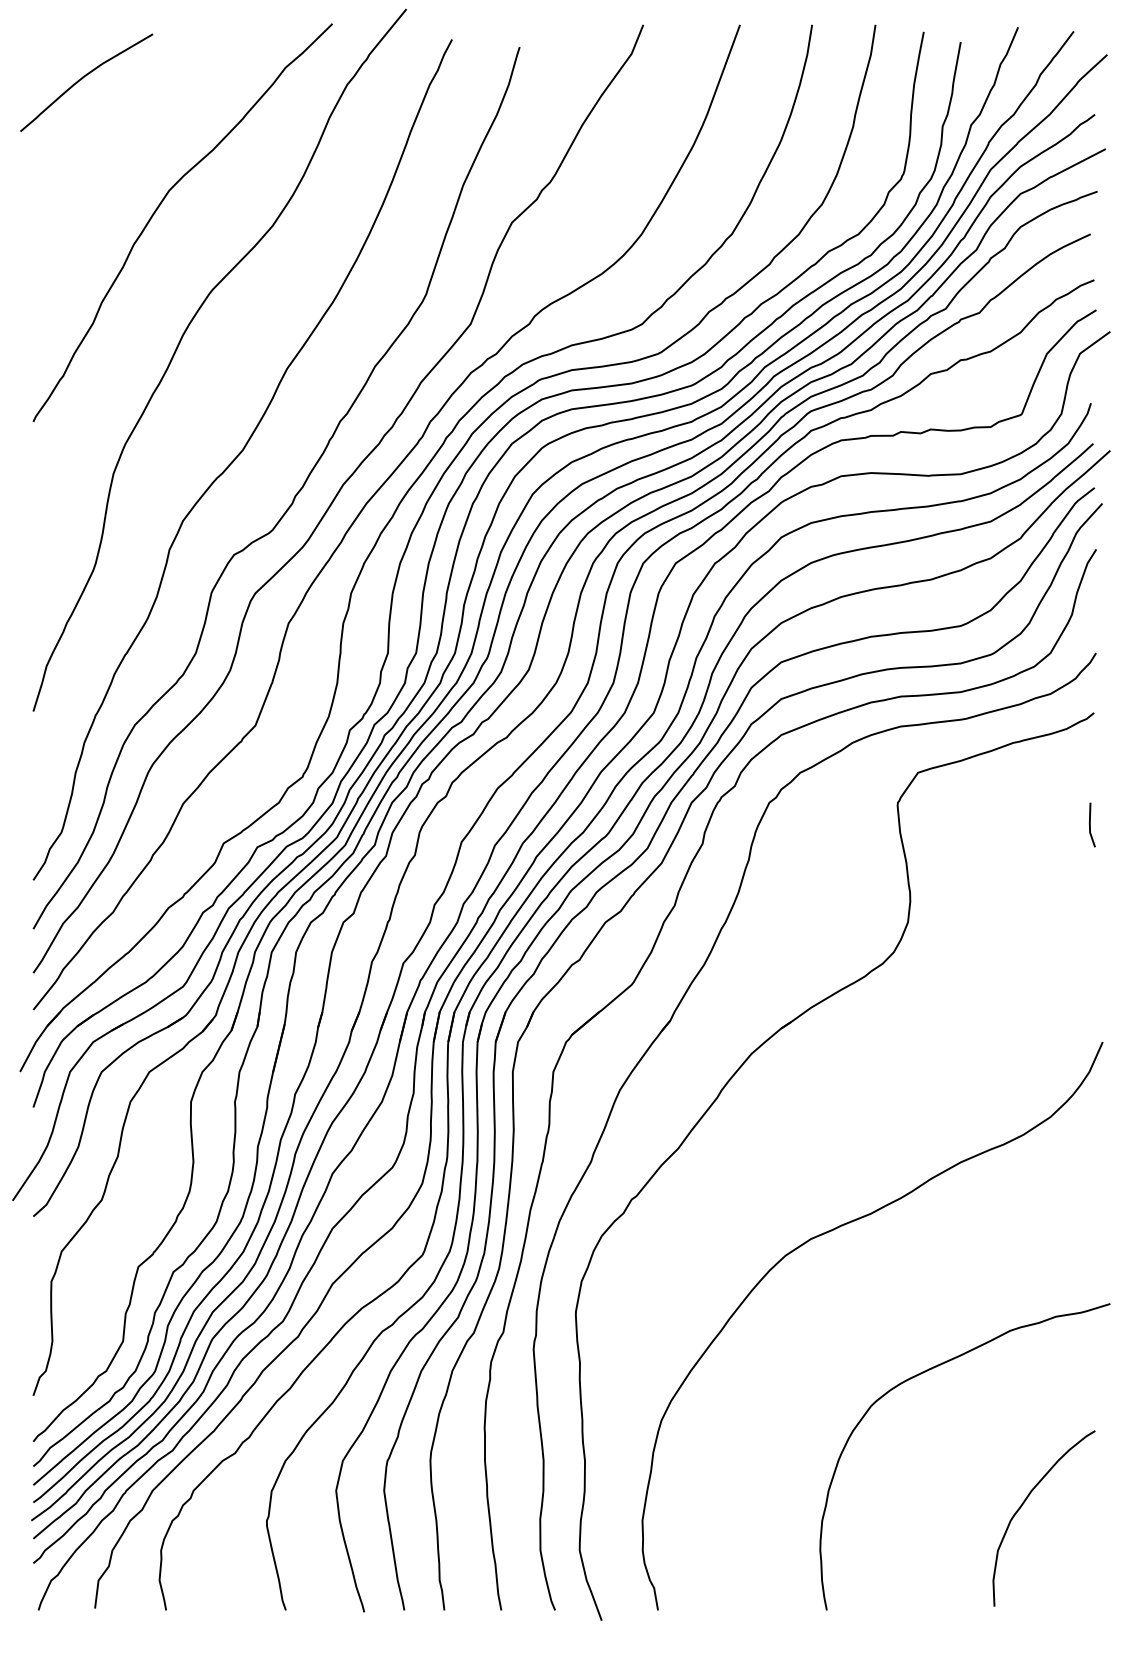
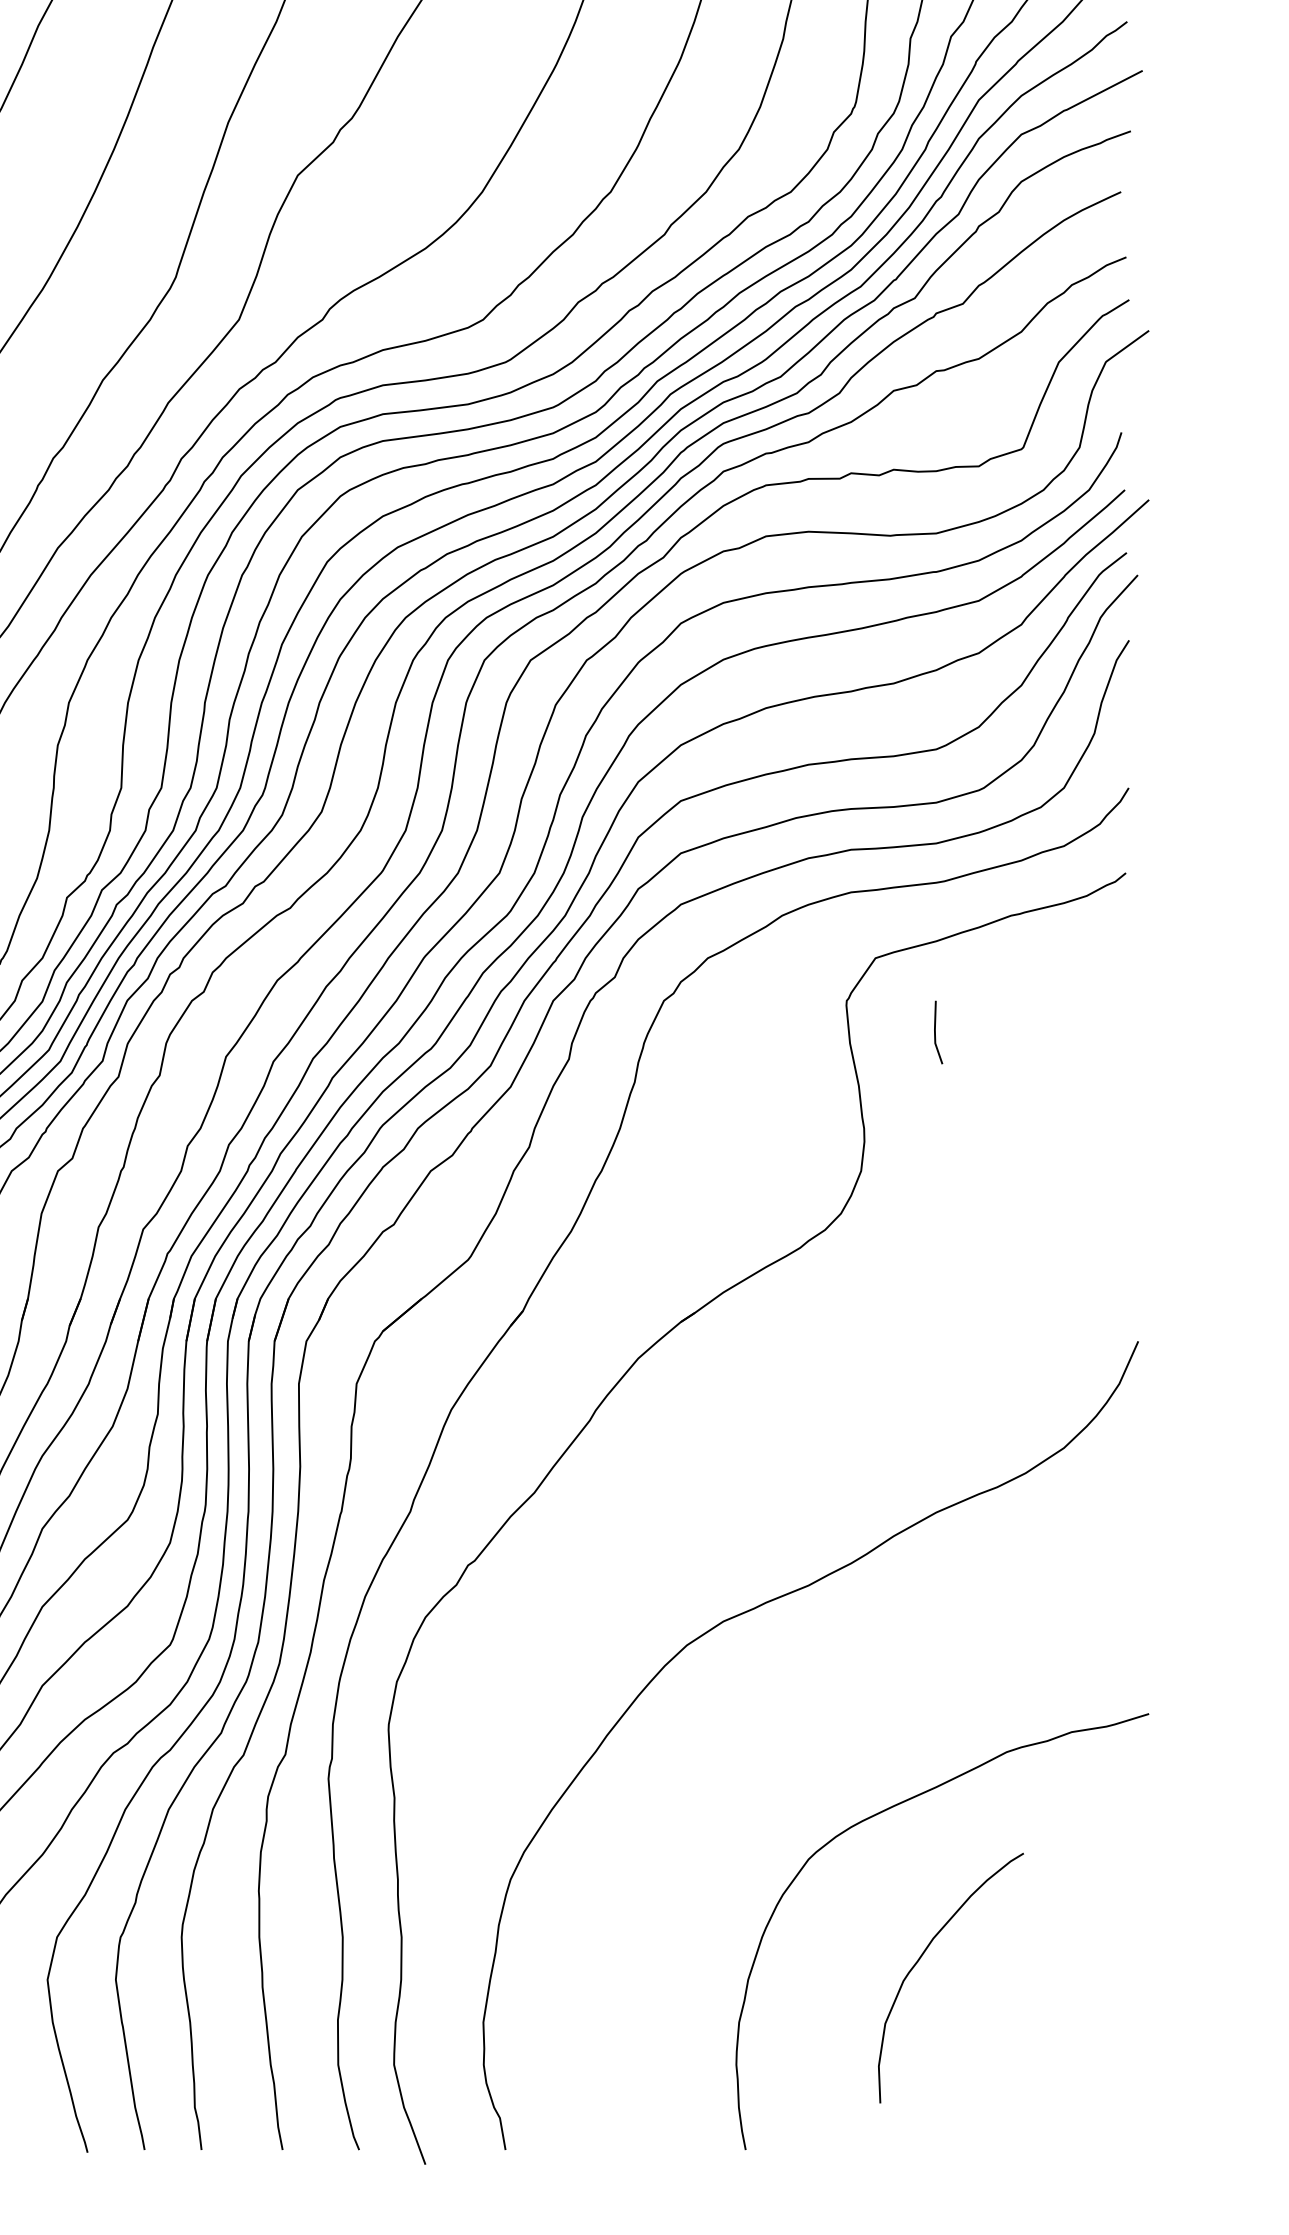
line: (1090, 824) -> (935, 1031), moved
curve: (1022, 1506) -> (920, 1960), moved

